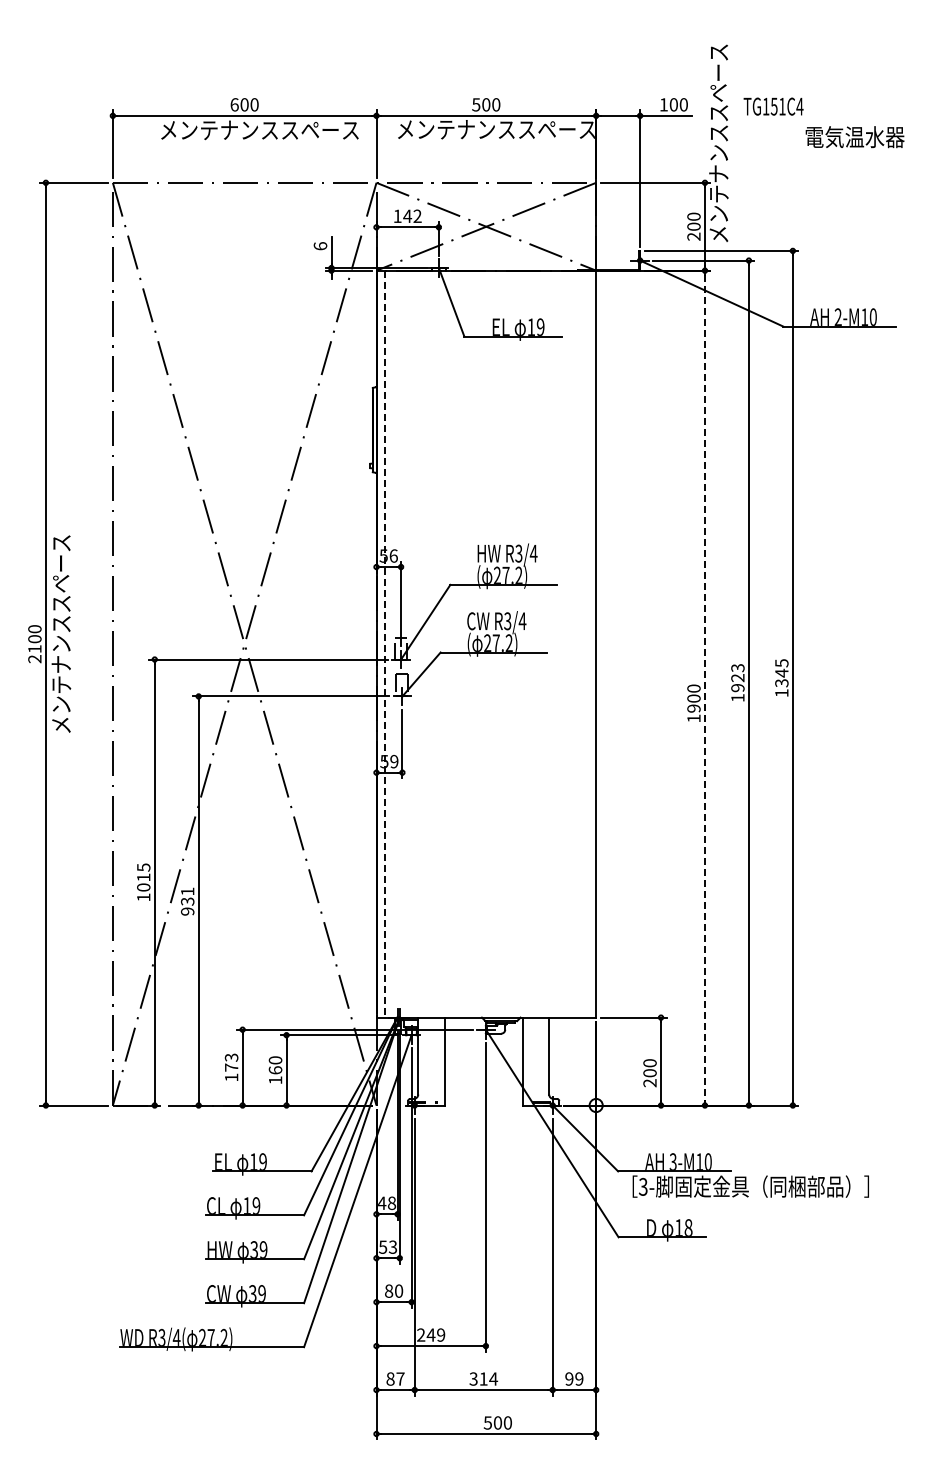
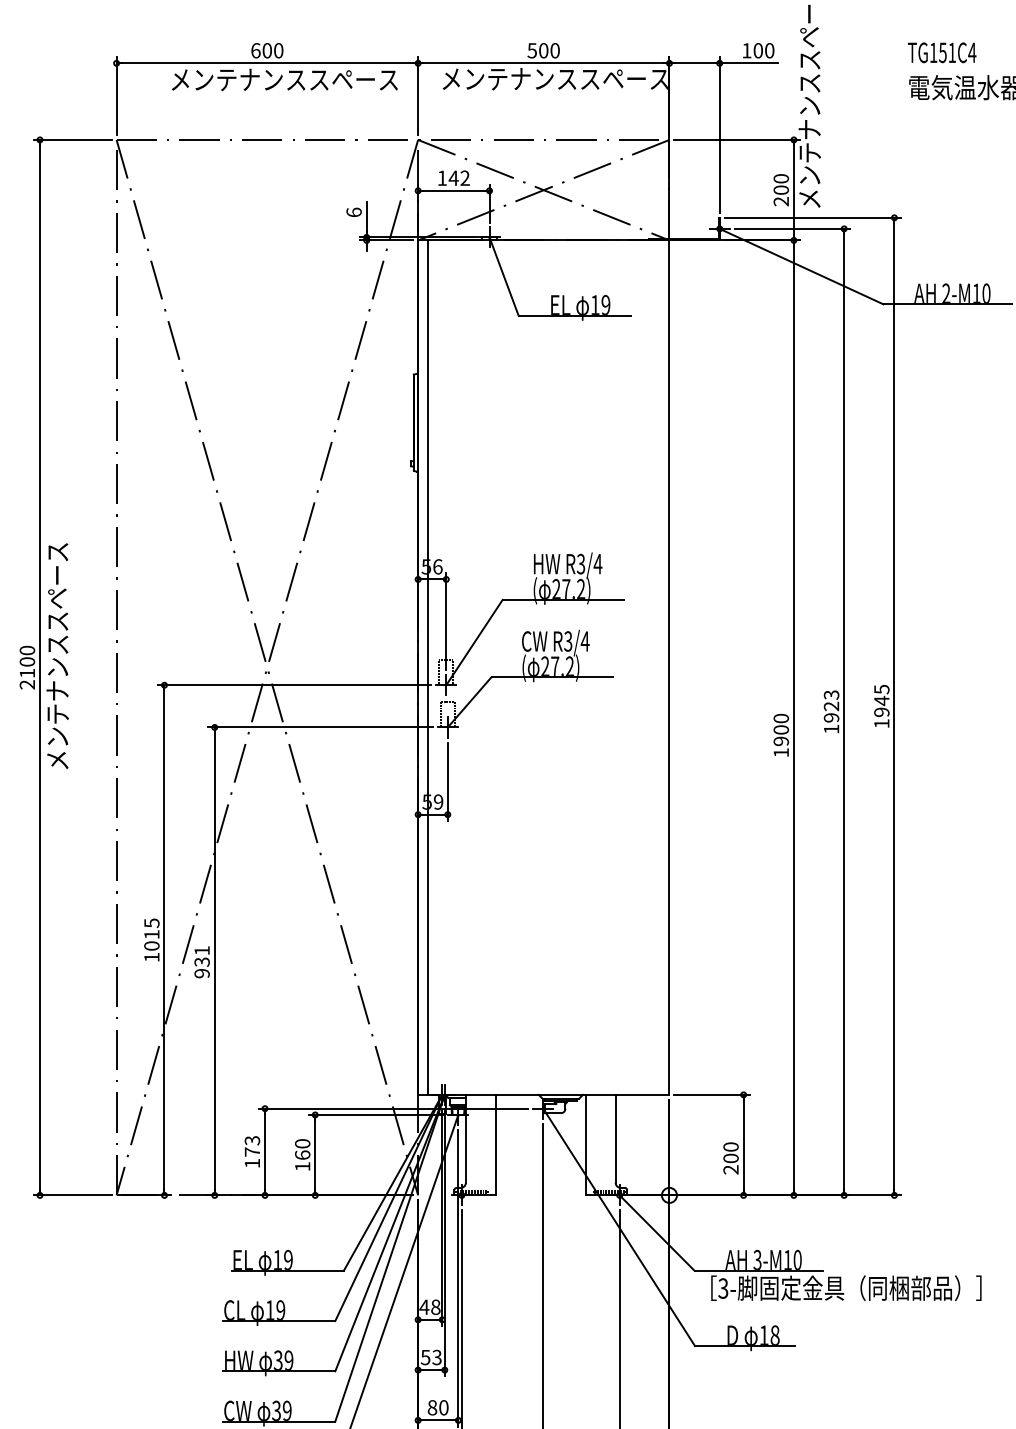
text: (773, 106) -> (942, 52), moved
line: (385, 644) -> (428, 668), dashed -> solid
text: (781, 683) -> (881, 712), 1345 -> 1945
line: (704, 688) -> (793, 718), dashed -> solid

